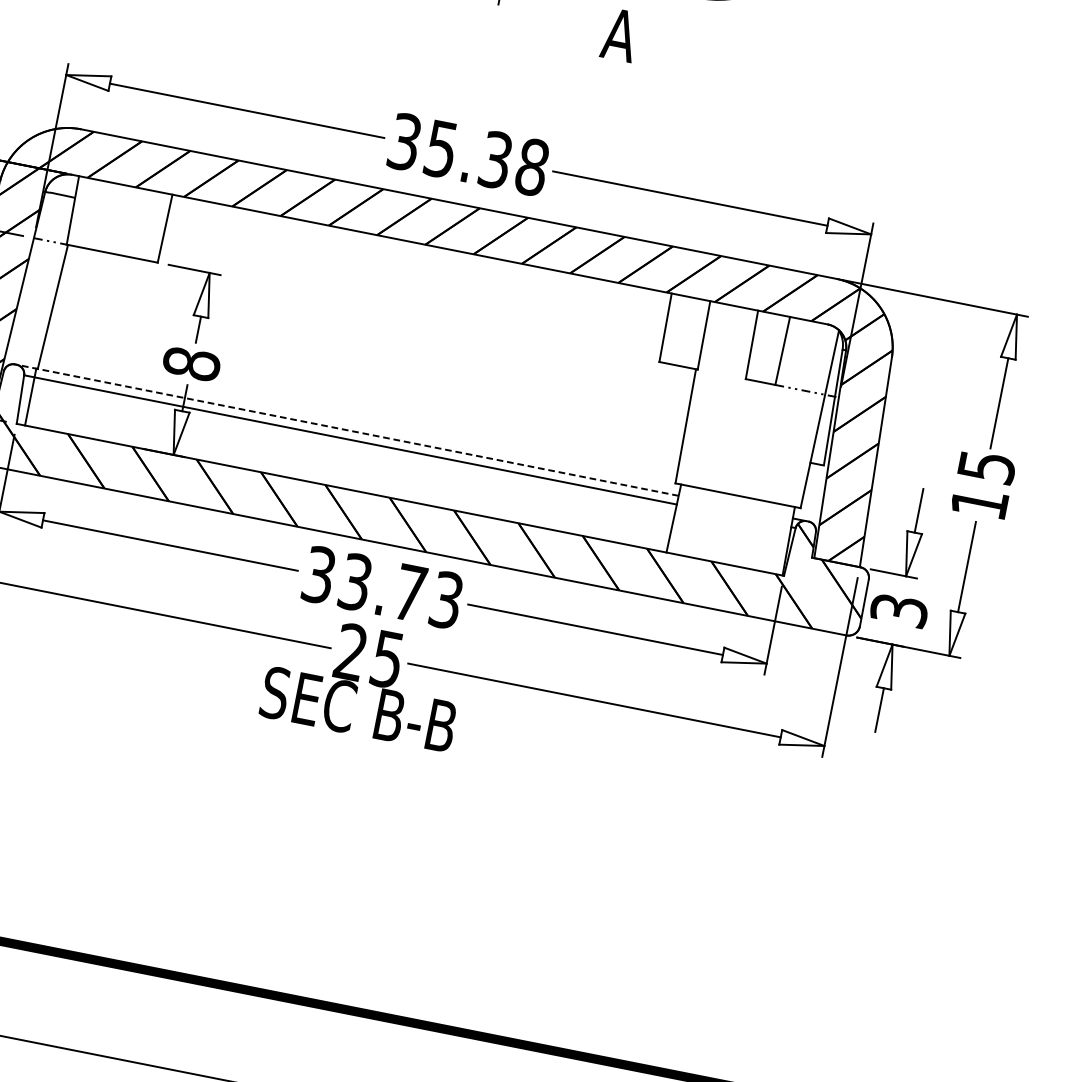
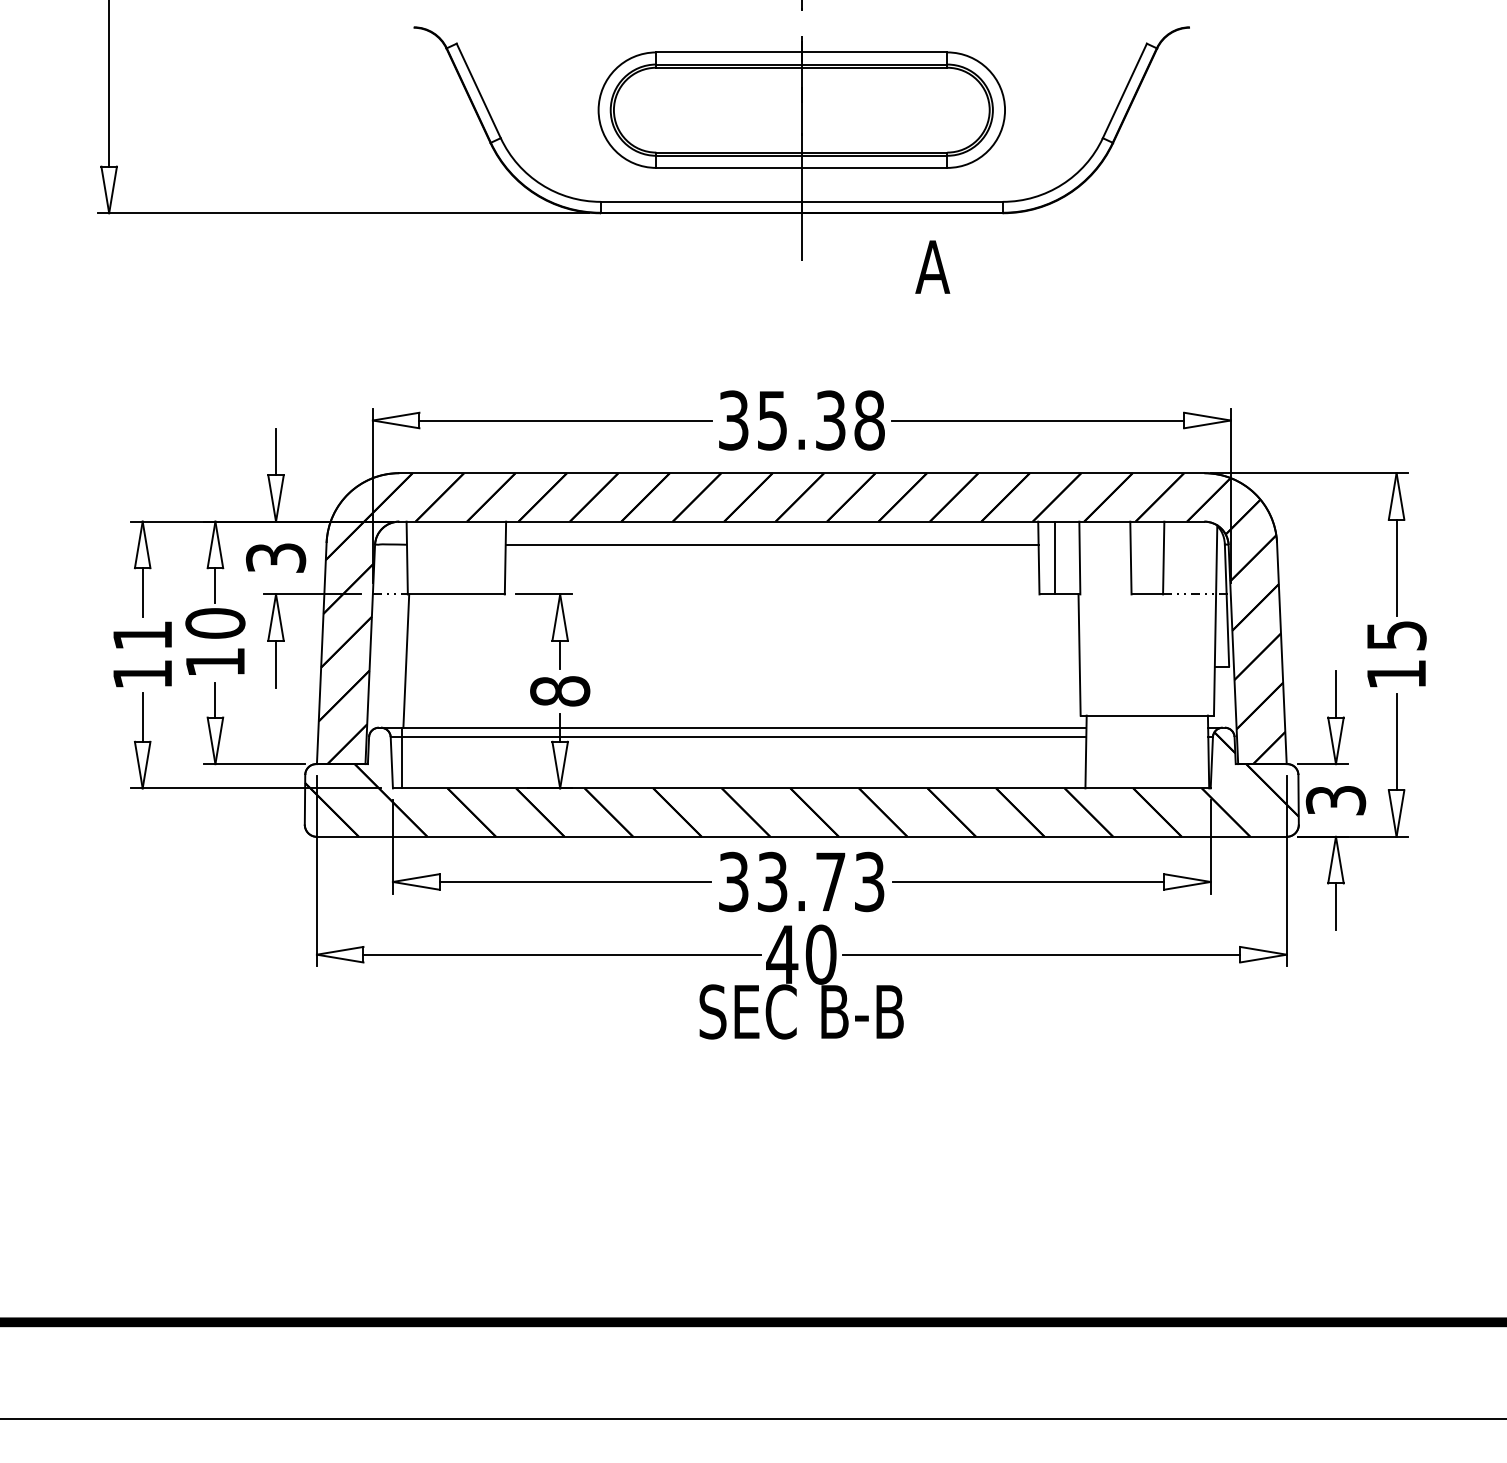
line: (417, 265) -> (771, 544), added
line: (681, 330) -> (1055, 557), added
line: (346, 429) -> (732, 727), dashed -> solid
text: (369, 655) -> (801, 954), 25 -> 40

